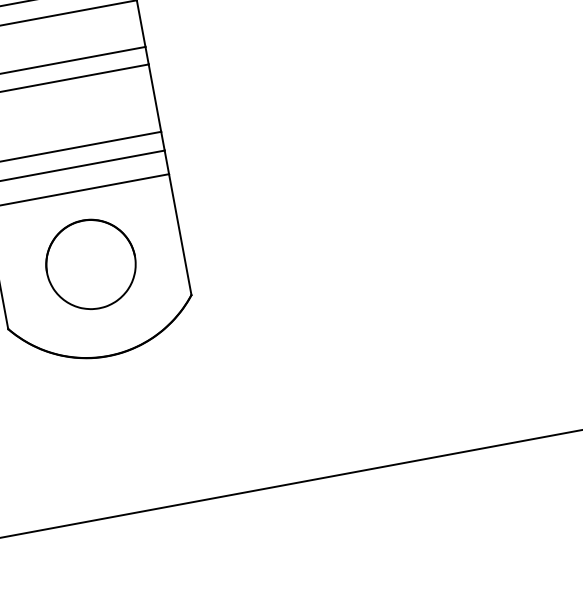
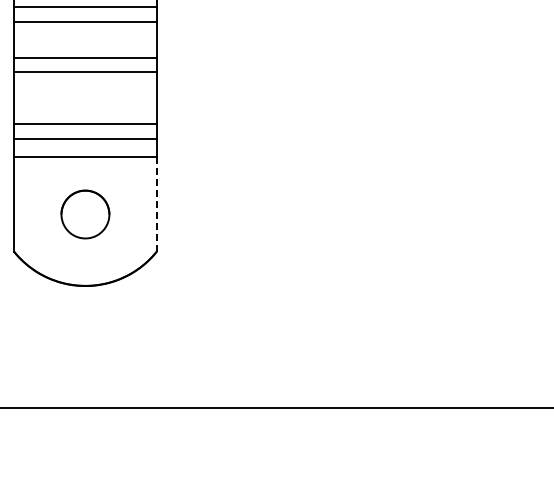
line: (179, 234) -> (156, 204), solid -> dashed
part: (91, 264) -> (85, 214), size x0.7

